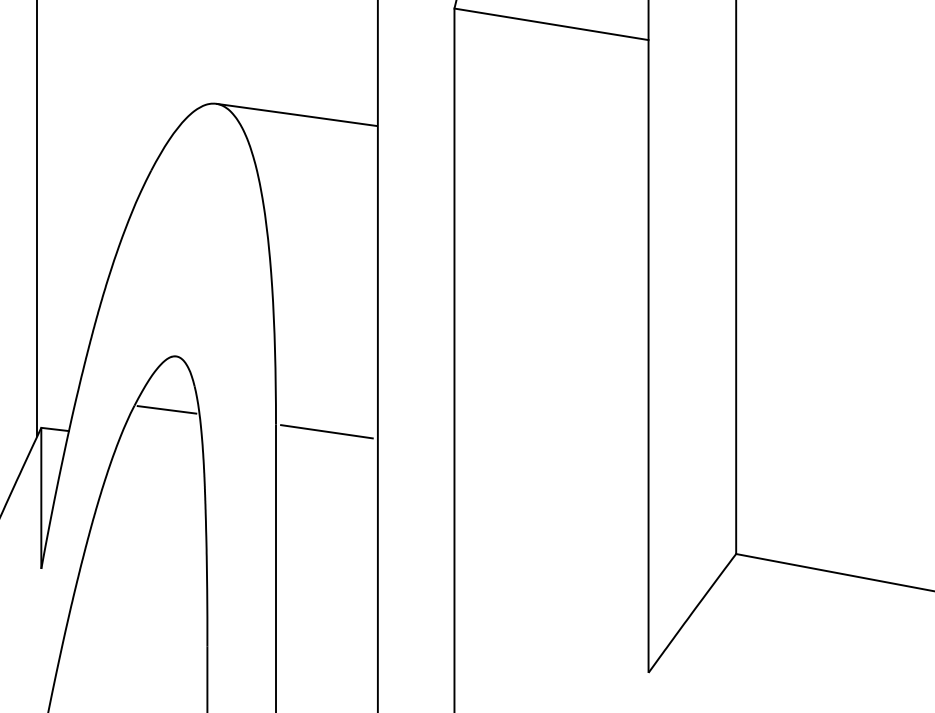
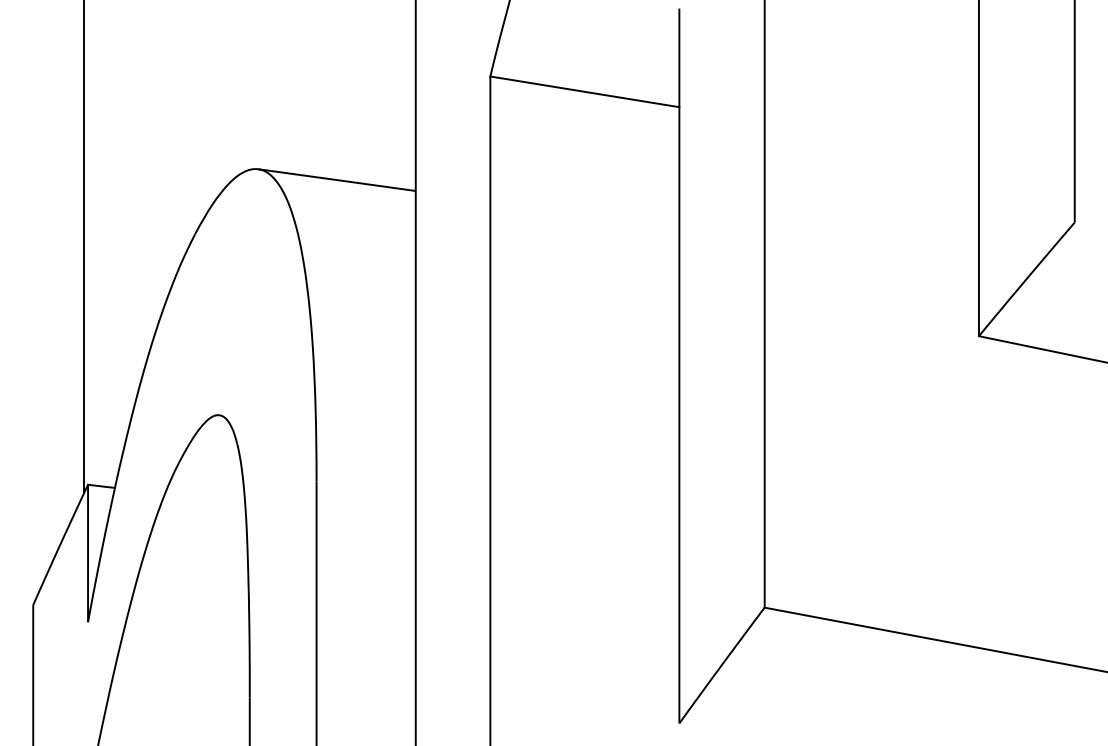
line: (166, 409) -> (209, 466), removed
line: (326, 431) -> (365, 488), removed

